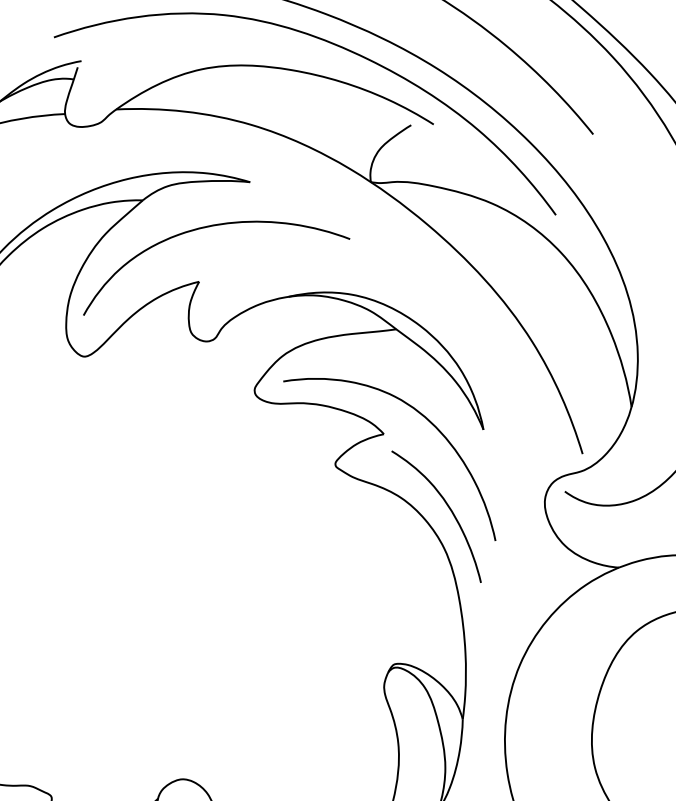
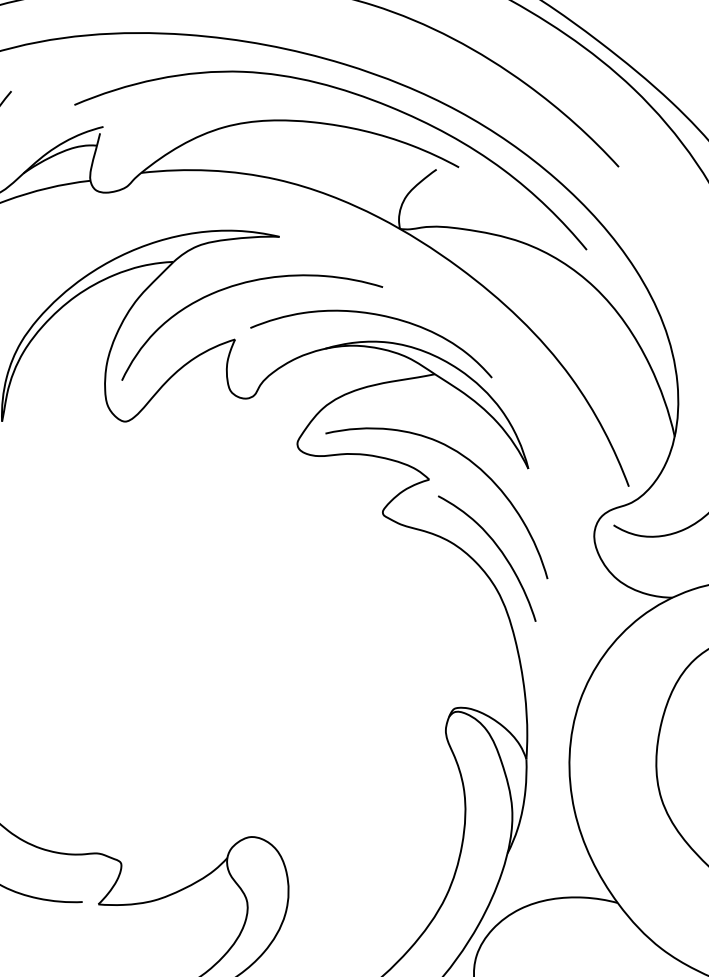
curve: (340, 266) -> (375, 315), added

